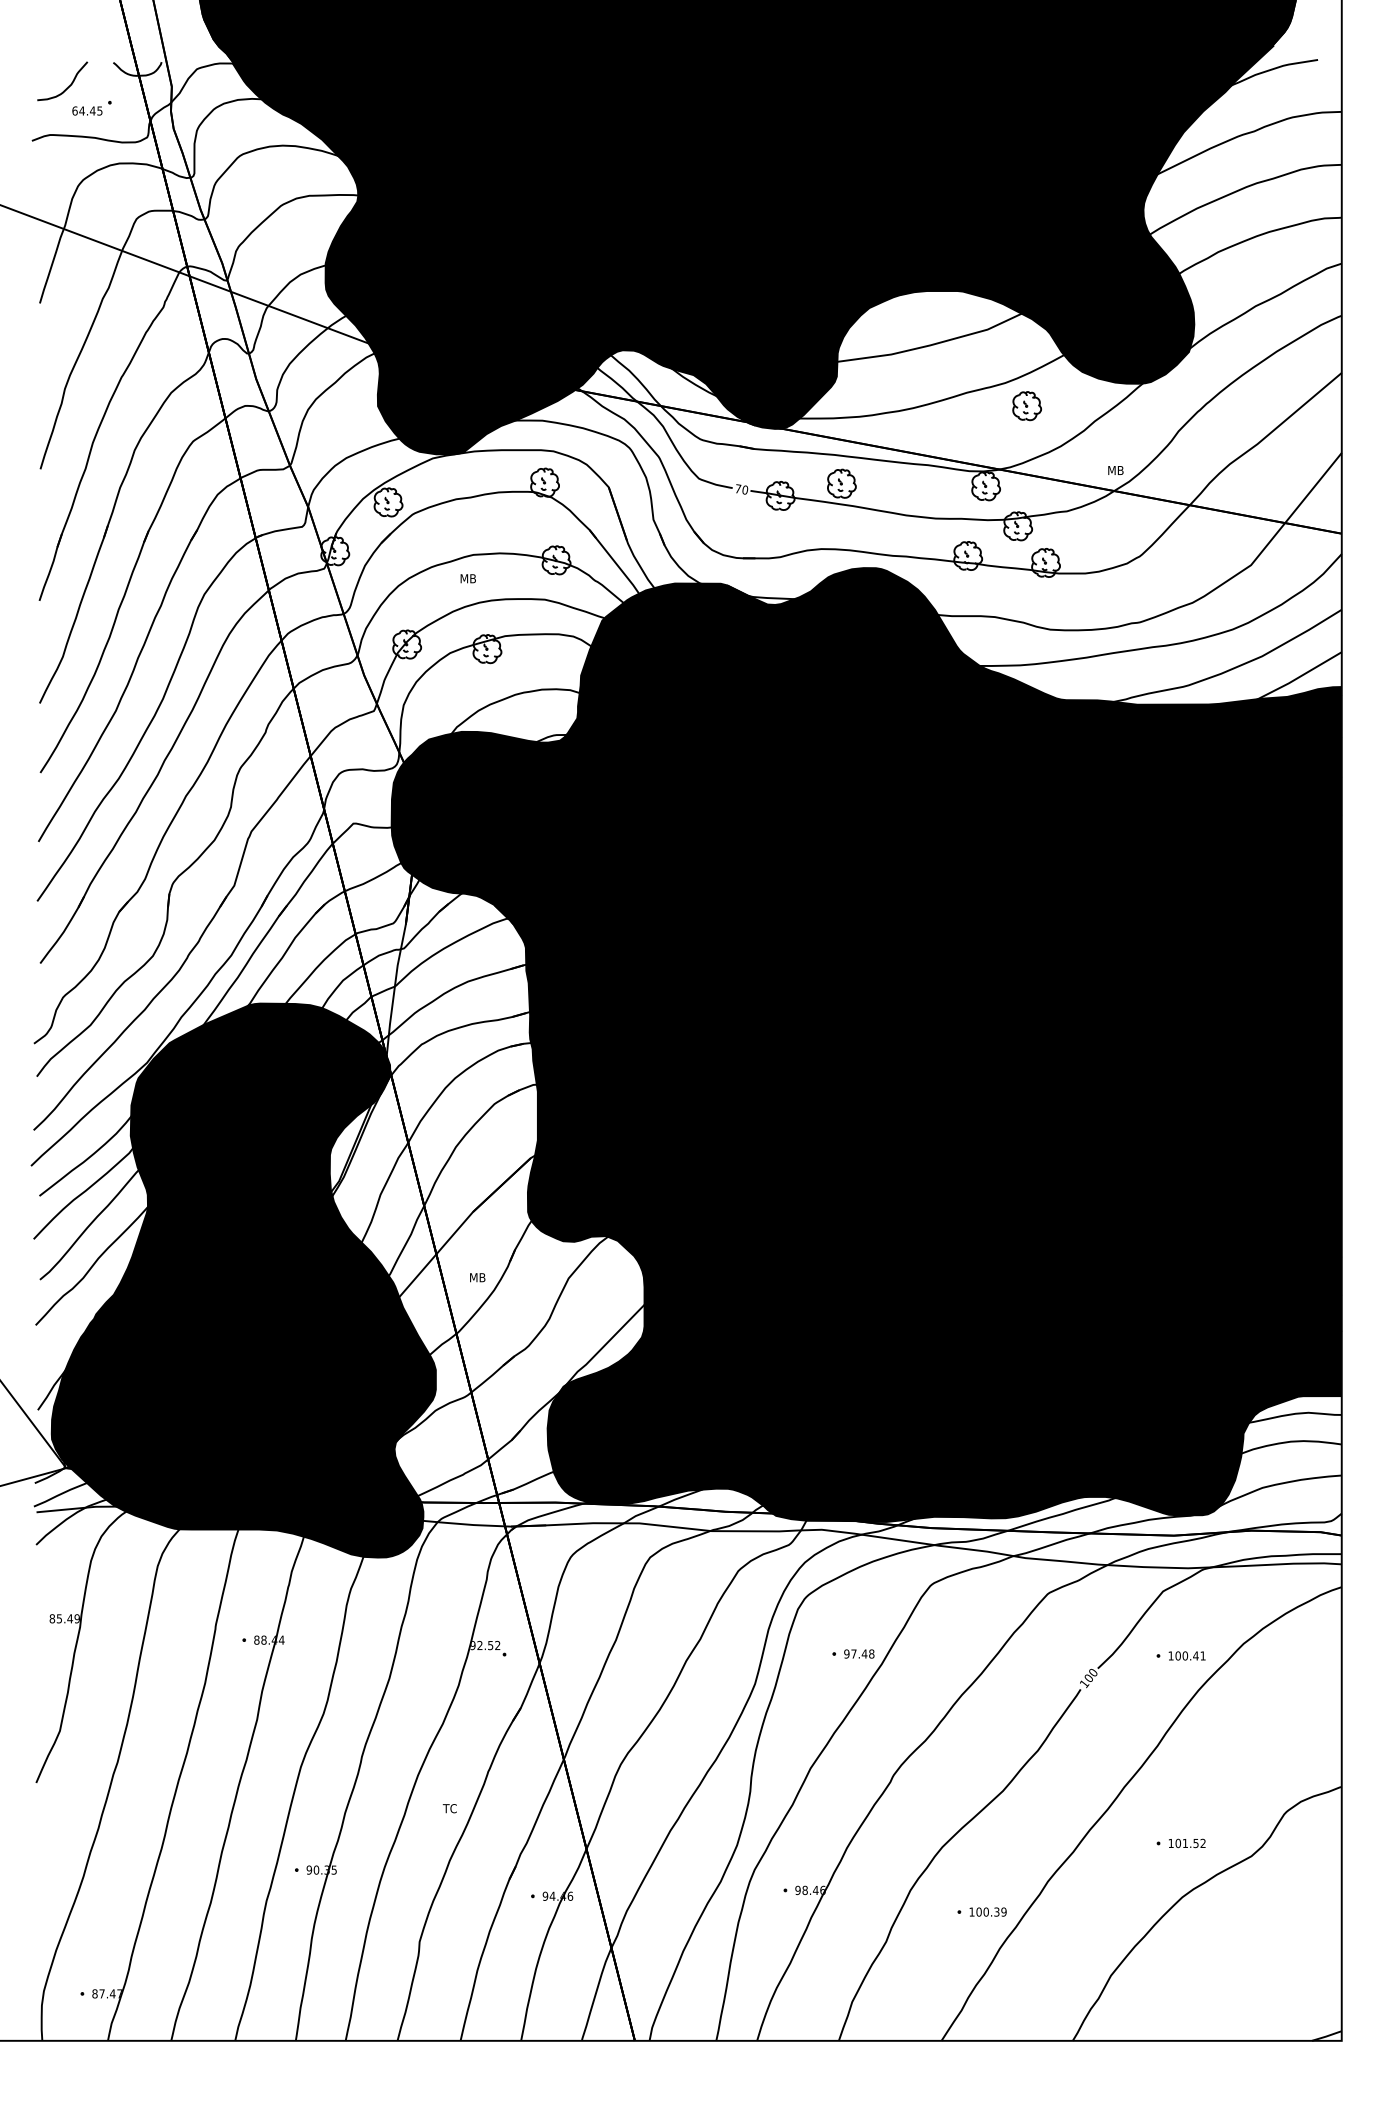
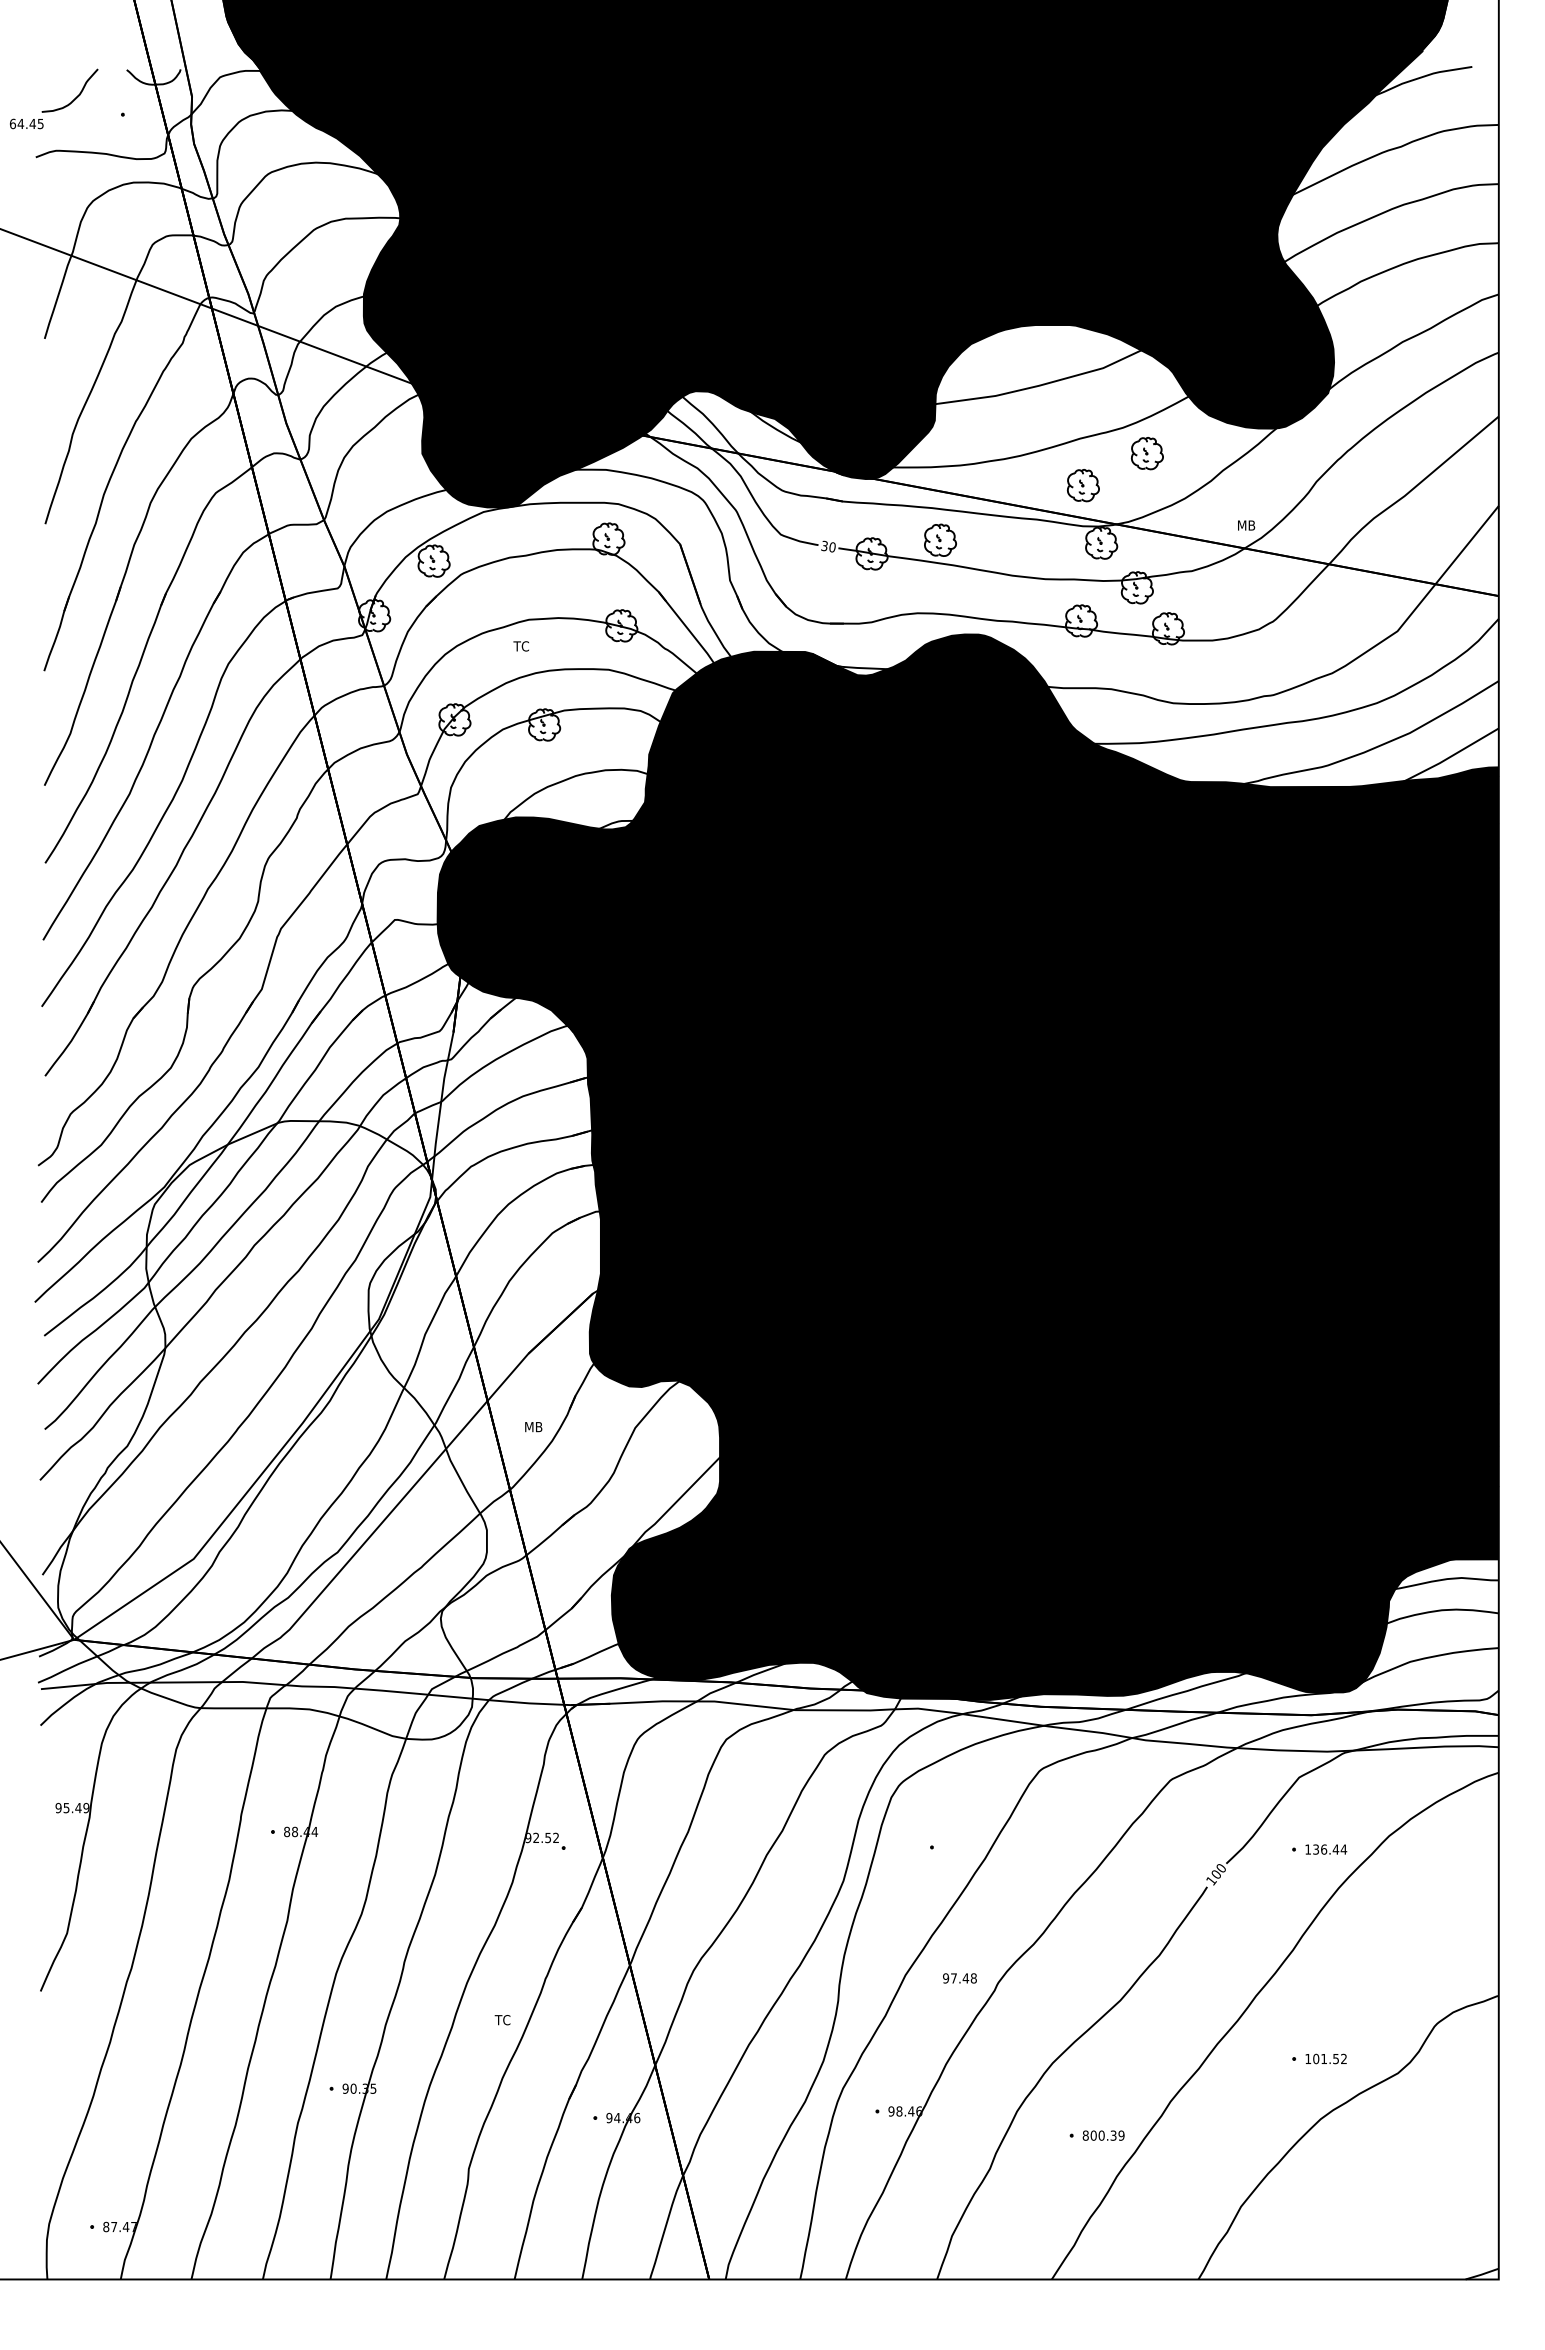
text: (87, 110) -> (26, 123), moved
part: (969, 434) -> (1083, 485), added
text: (738, 488) -> (824, 545), 70 -> 30
text: (467, 578) -> (522, 646), MB -> TC
fill: (242, 1279) -> (271, 1429), removed
text: (52, 1619) -> (58, 1808), 85.49 -> 95.49
text: (858, 1654) -> (959, 1978), moved
text: (1191, 1655) -> (1330, 1849), 100.41 -> 136.44
text: (971, 1911) -> (1085, 2135), 100.39 -> 800.39

